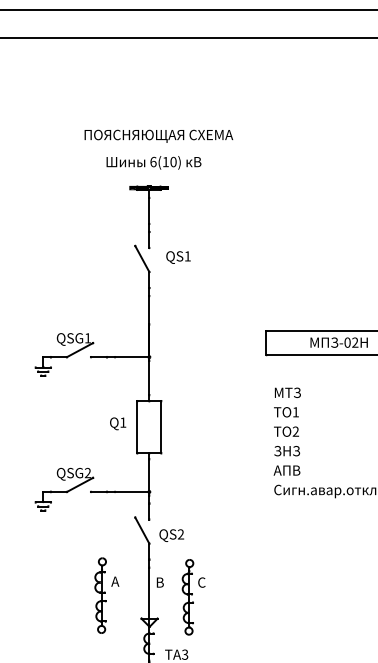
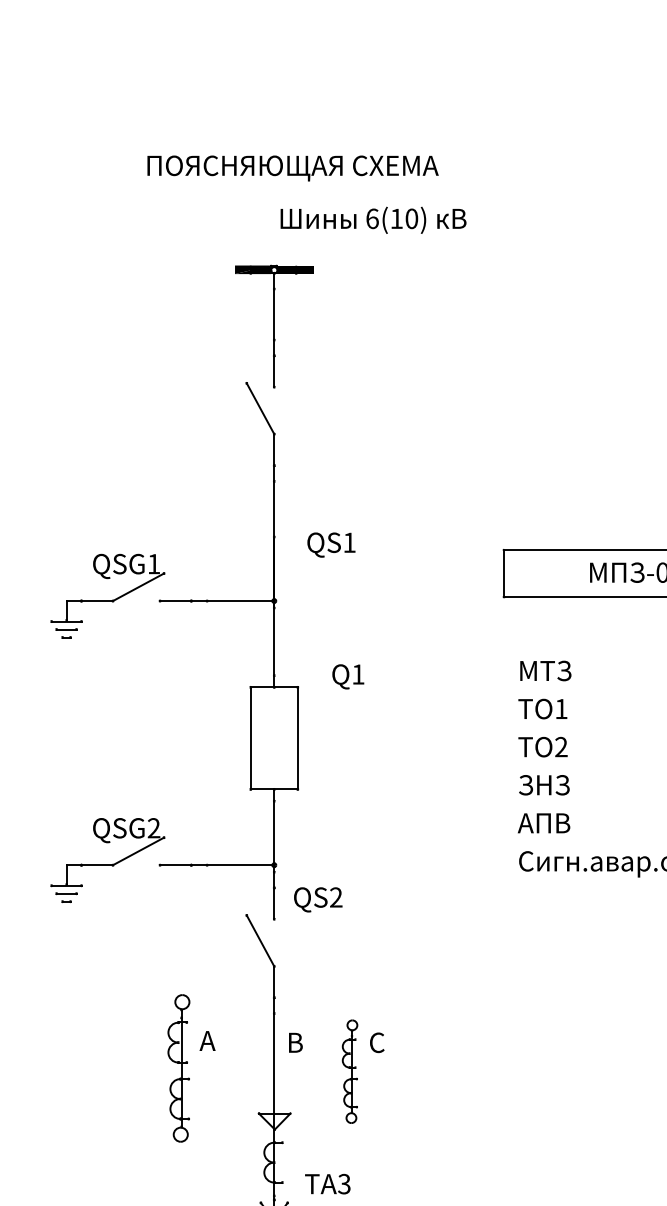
text: (153, 162) -> (372, 219), moved
text: (178, 257) -> (331, 544), moved
text: (118, 423) -> (349, 676), moved
text: (171, 535) -> (317, 899), moved
part: (187, 597) -> (349, 1072), size x0.7

